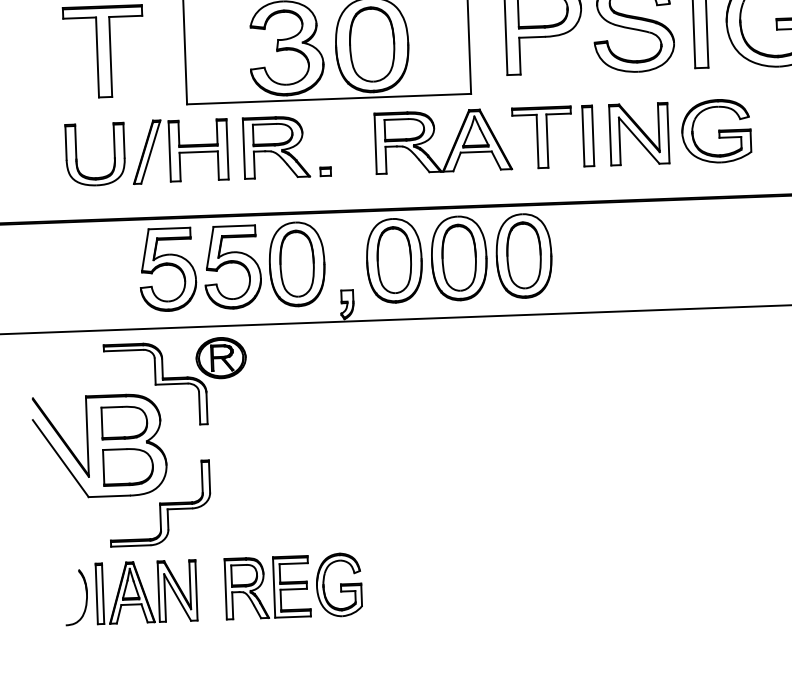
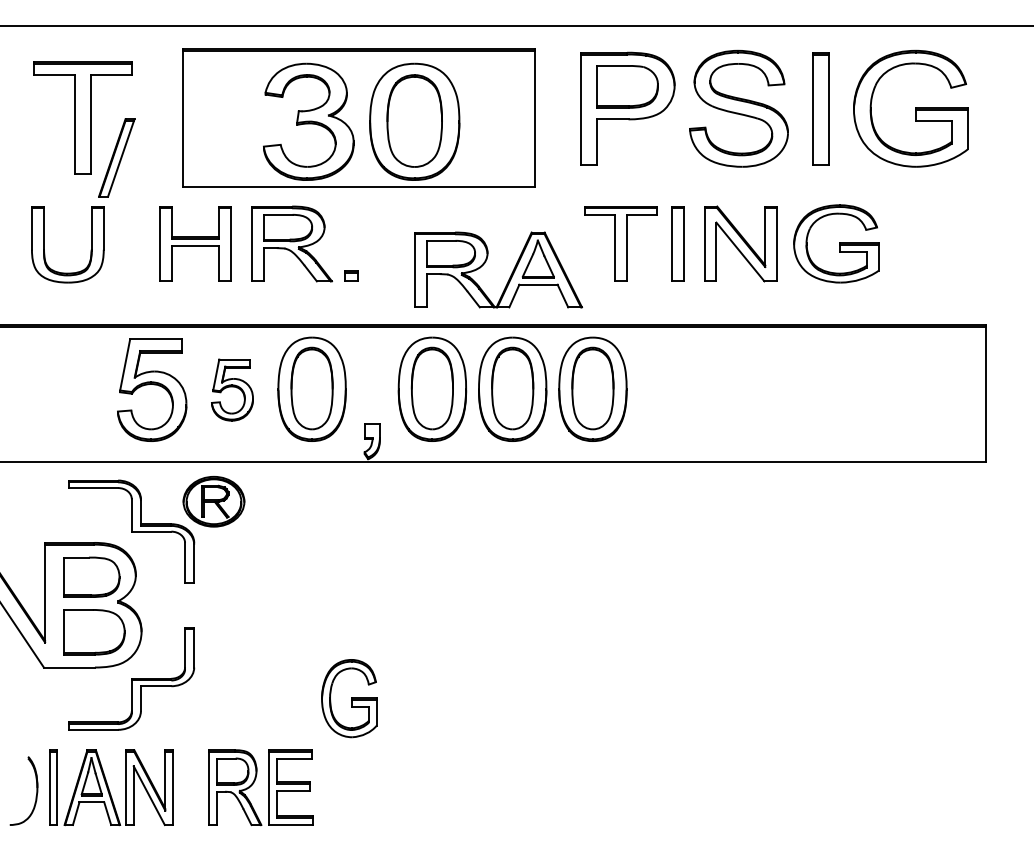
part: (454, 143) -> (511, 272), moved
part: (146, 151) -> (116, 157), moved
part: (232, 266) -> (232, 389), size x0.6
part: (339, 584) -> (349, 698), moved

